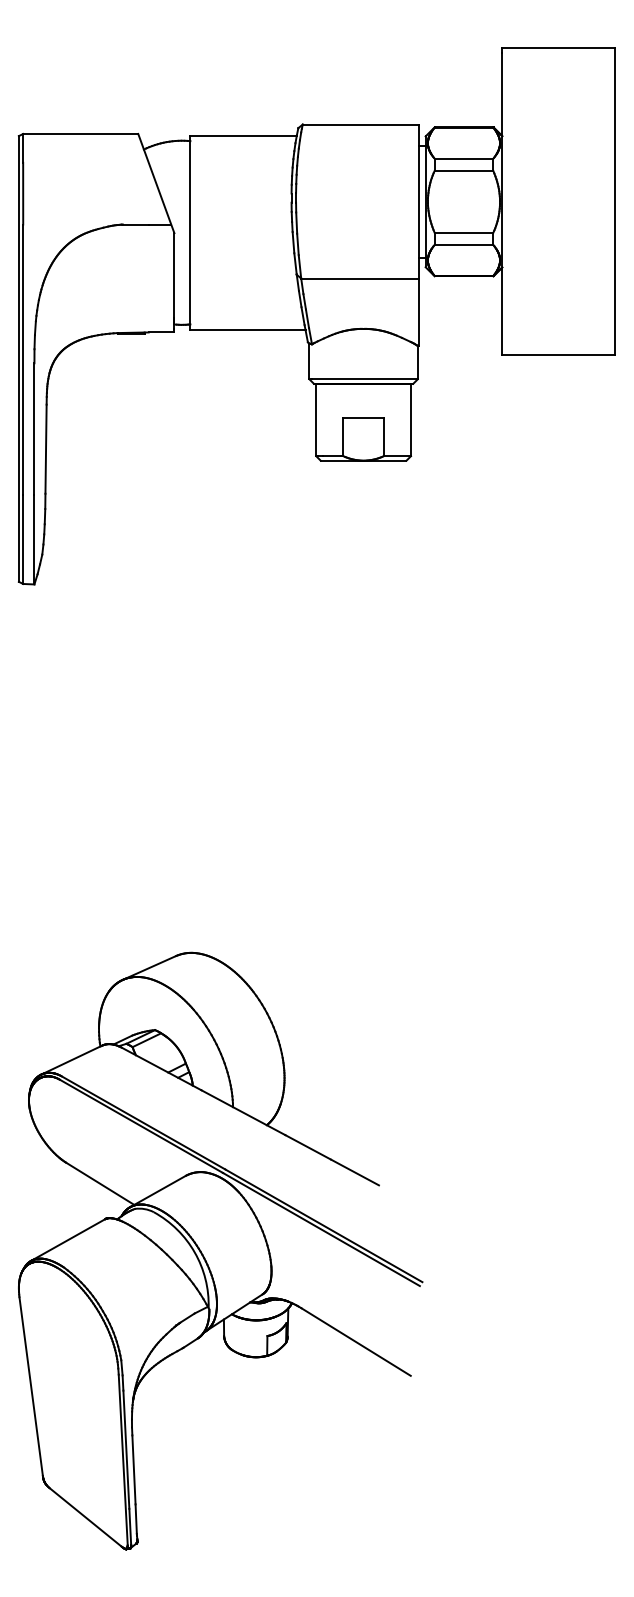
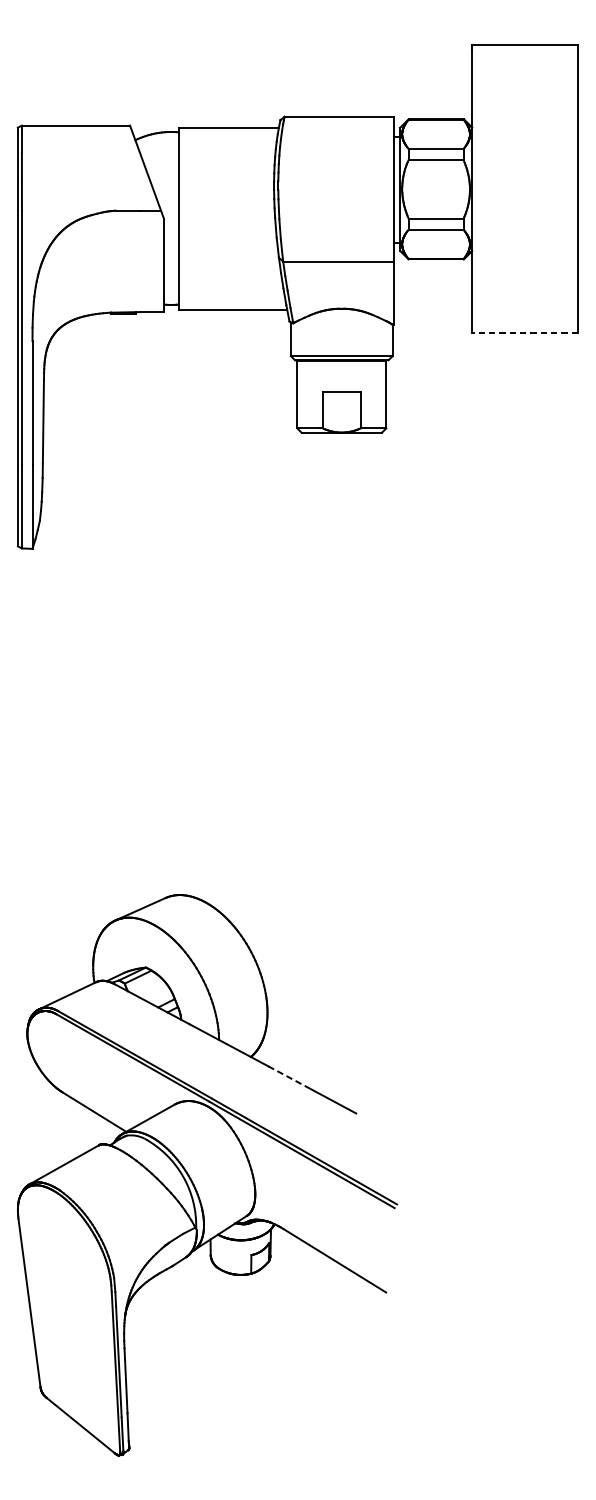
line: (558, 354) -> (524, 332), solid -> dashed
line: (308, 1147) -> (290, 1077), solid -> dashed

